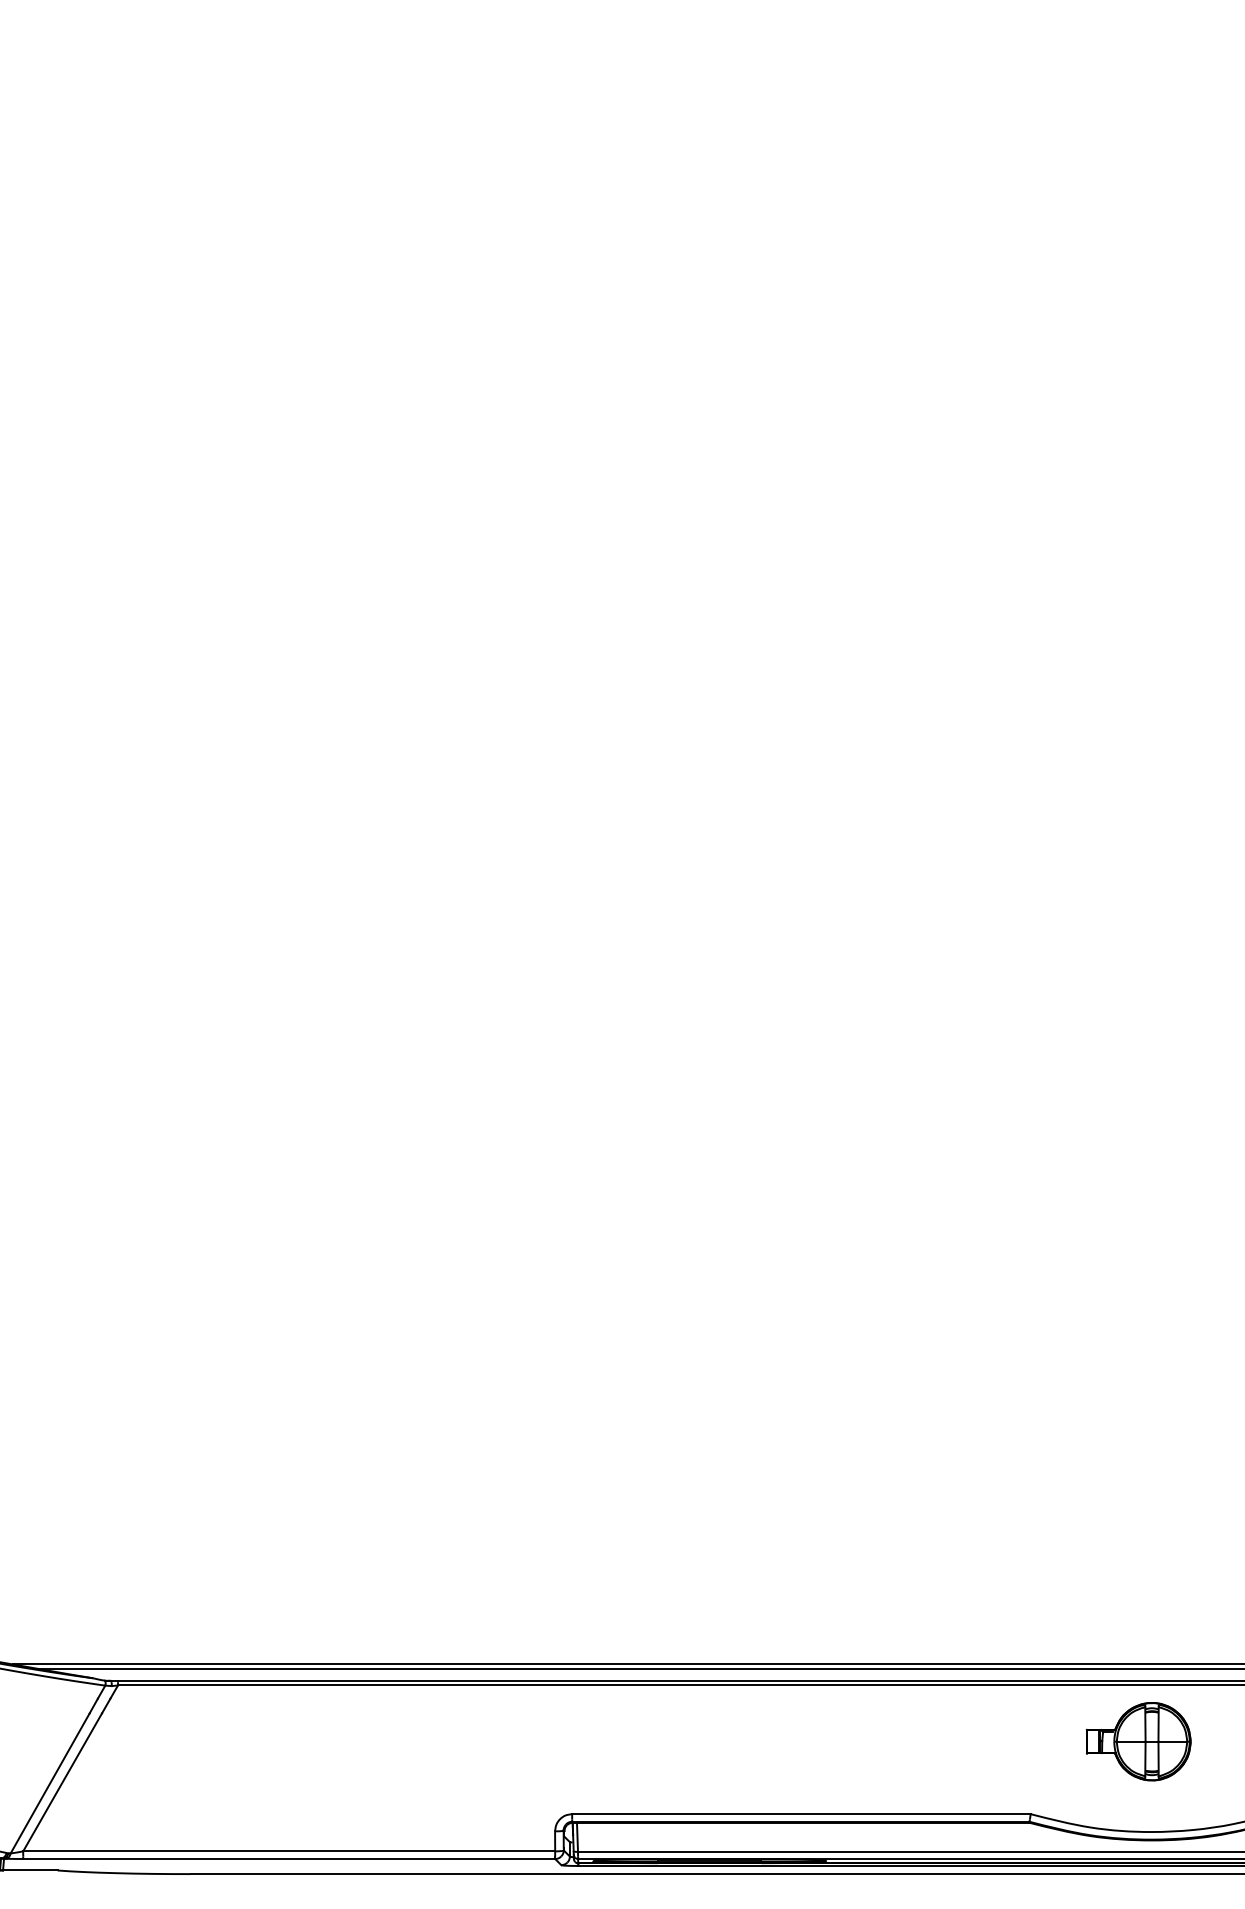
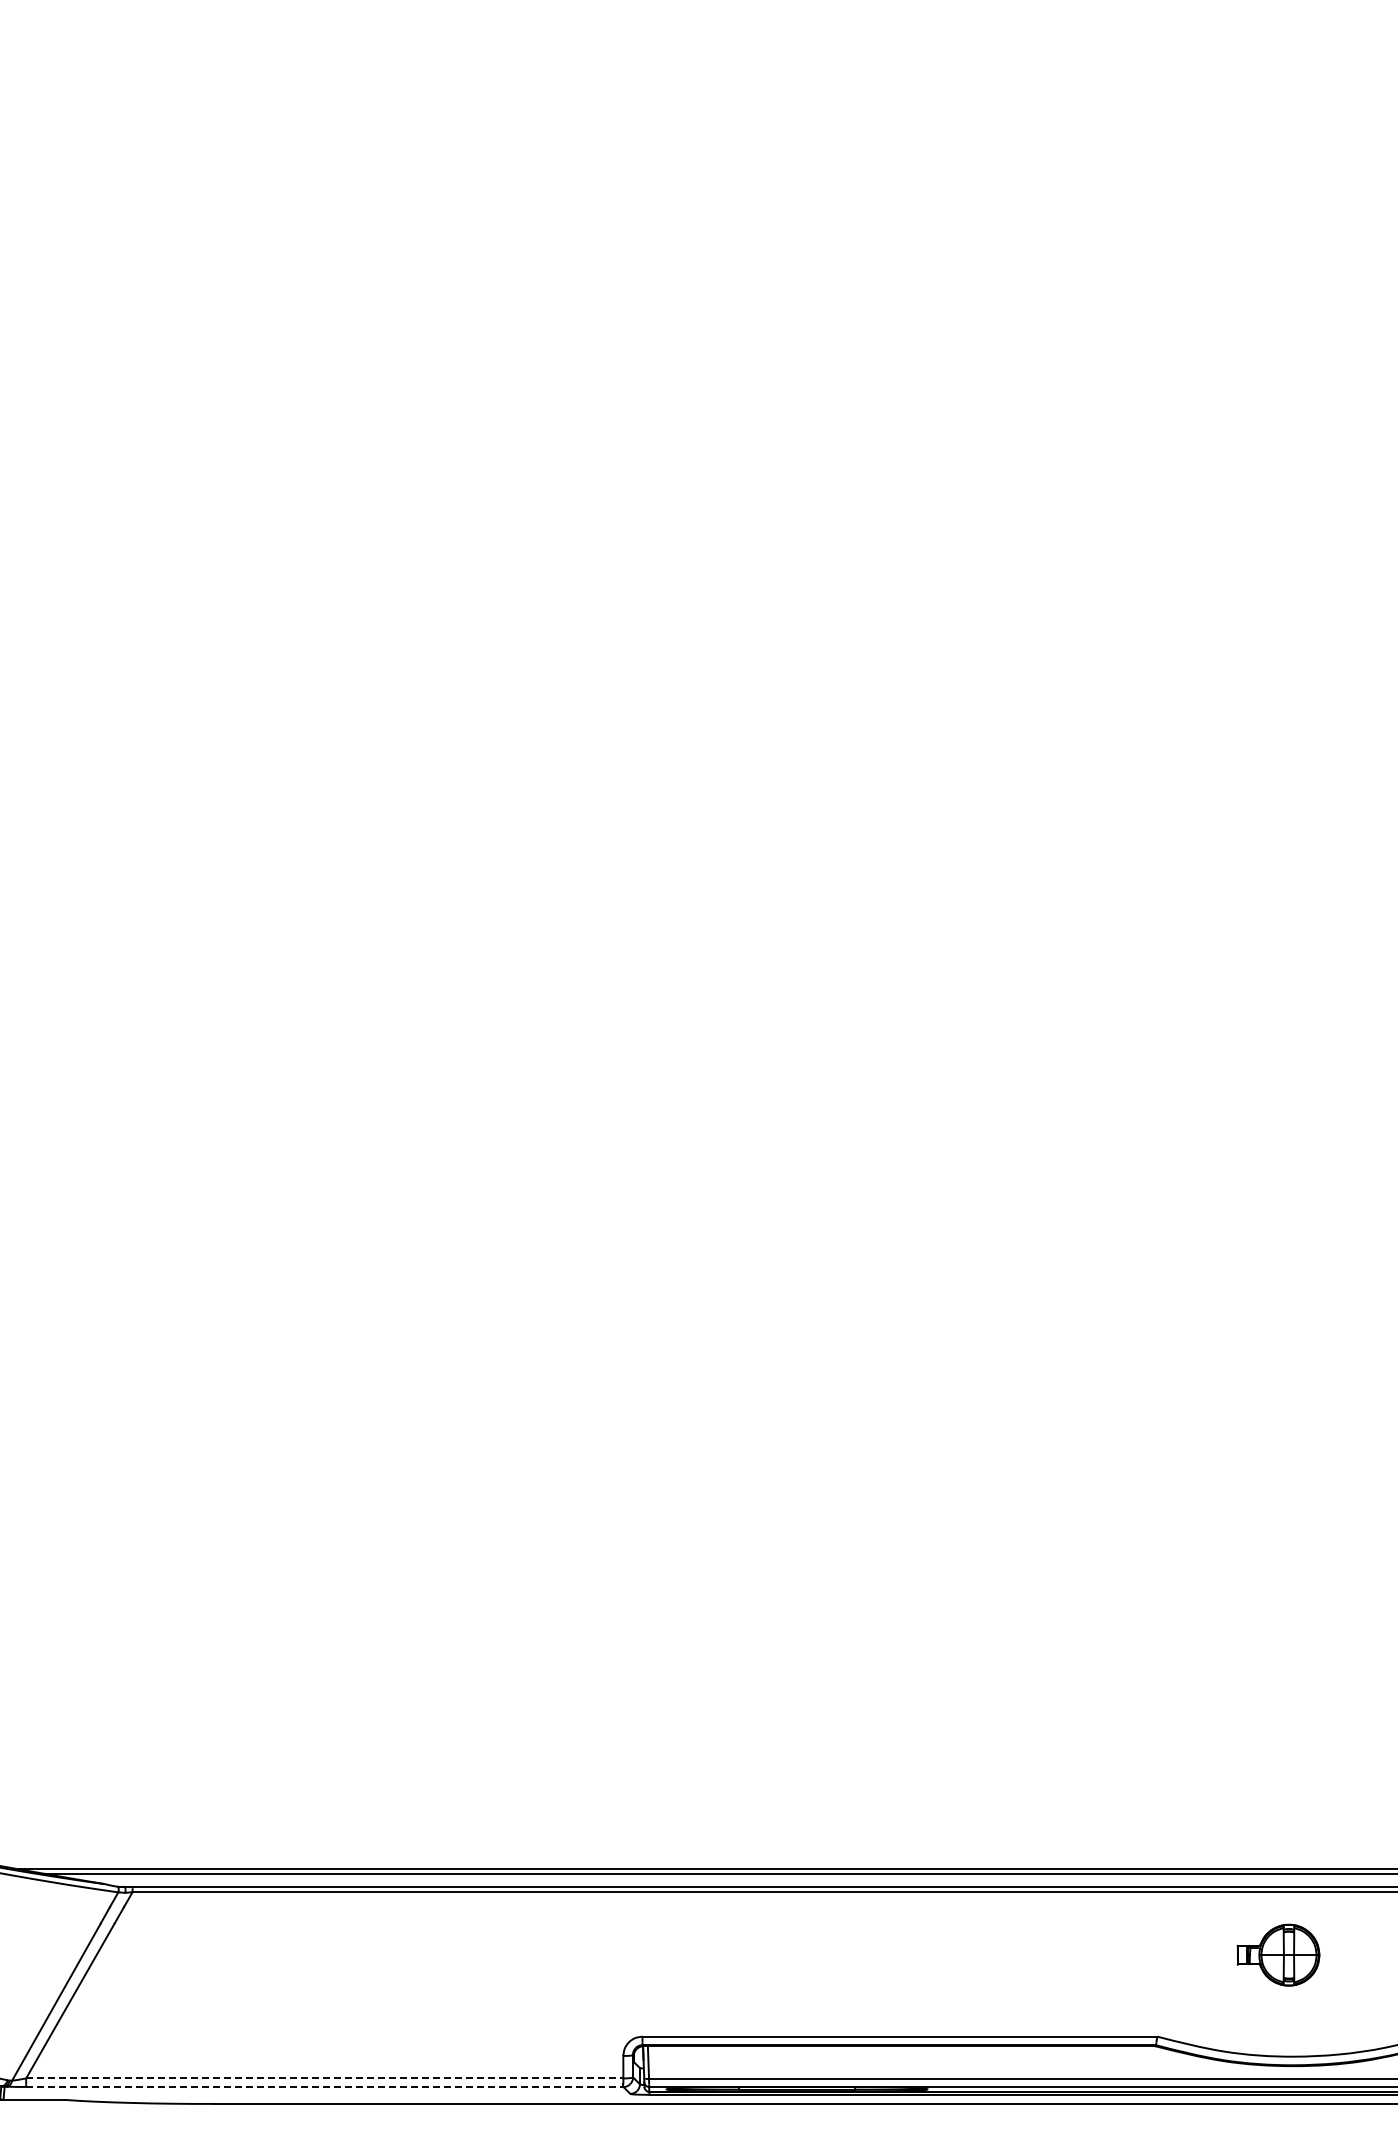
part: (1138, 1740) -> (1278, 1954), size x0.7
line: (288, 1851) -> (324, 2078), solid -> dashed
line: (288, 1858) -> (324, 2086), solid -> dashed

